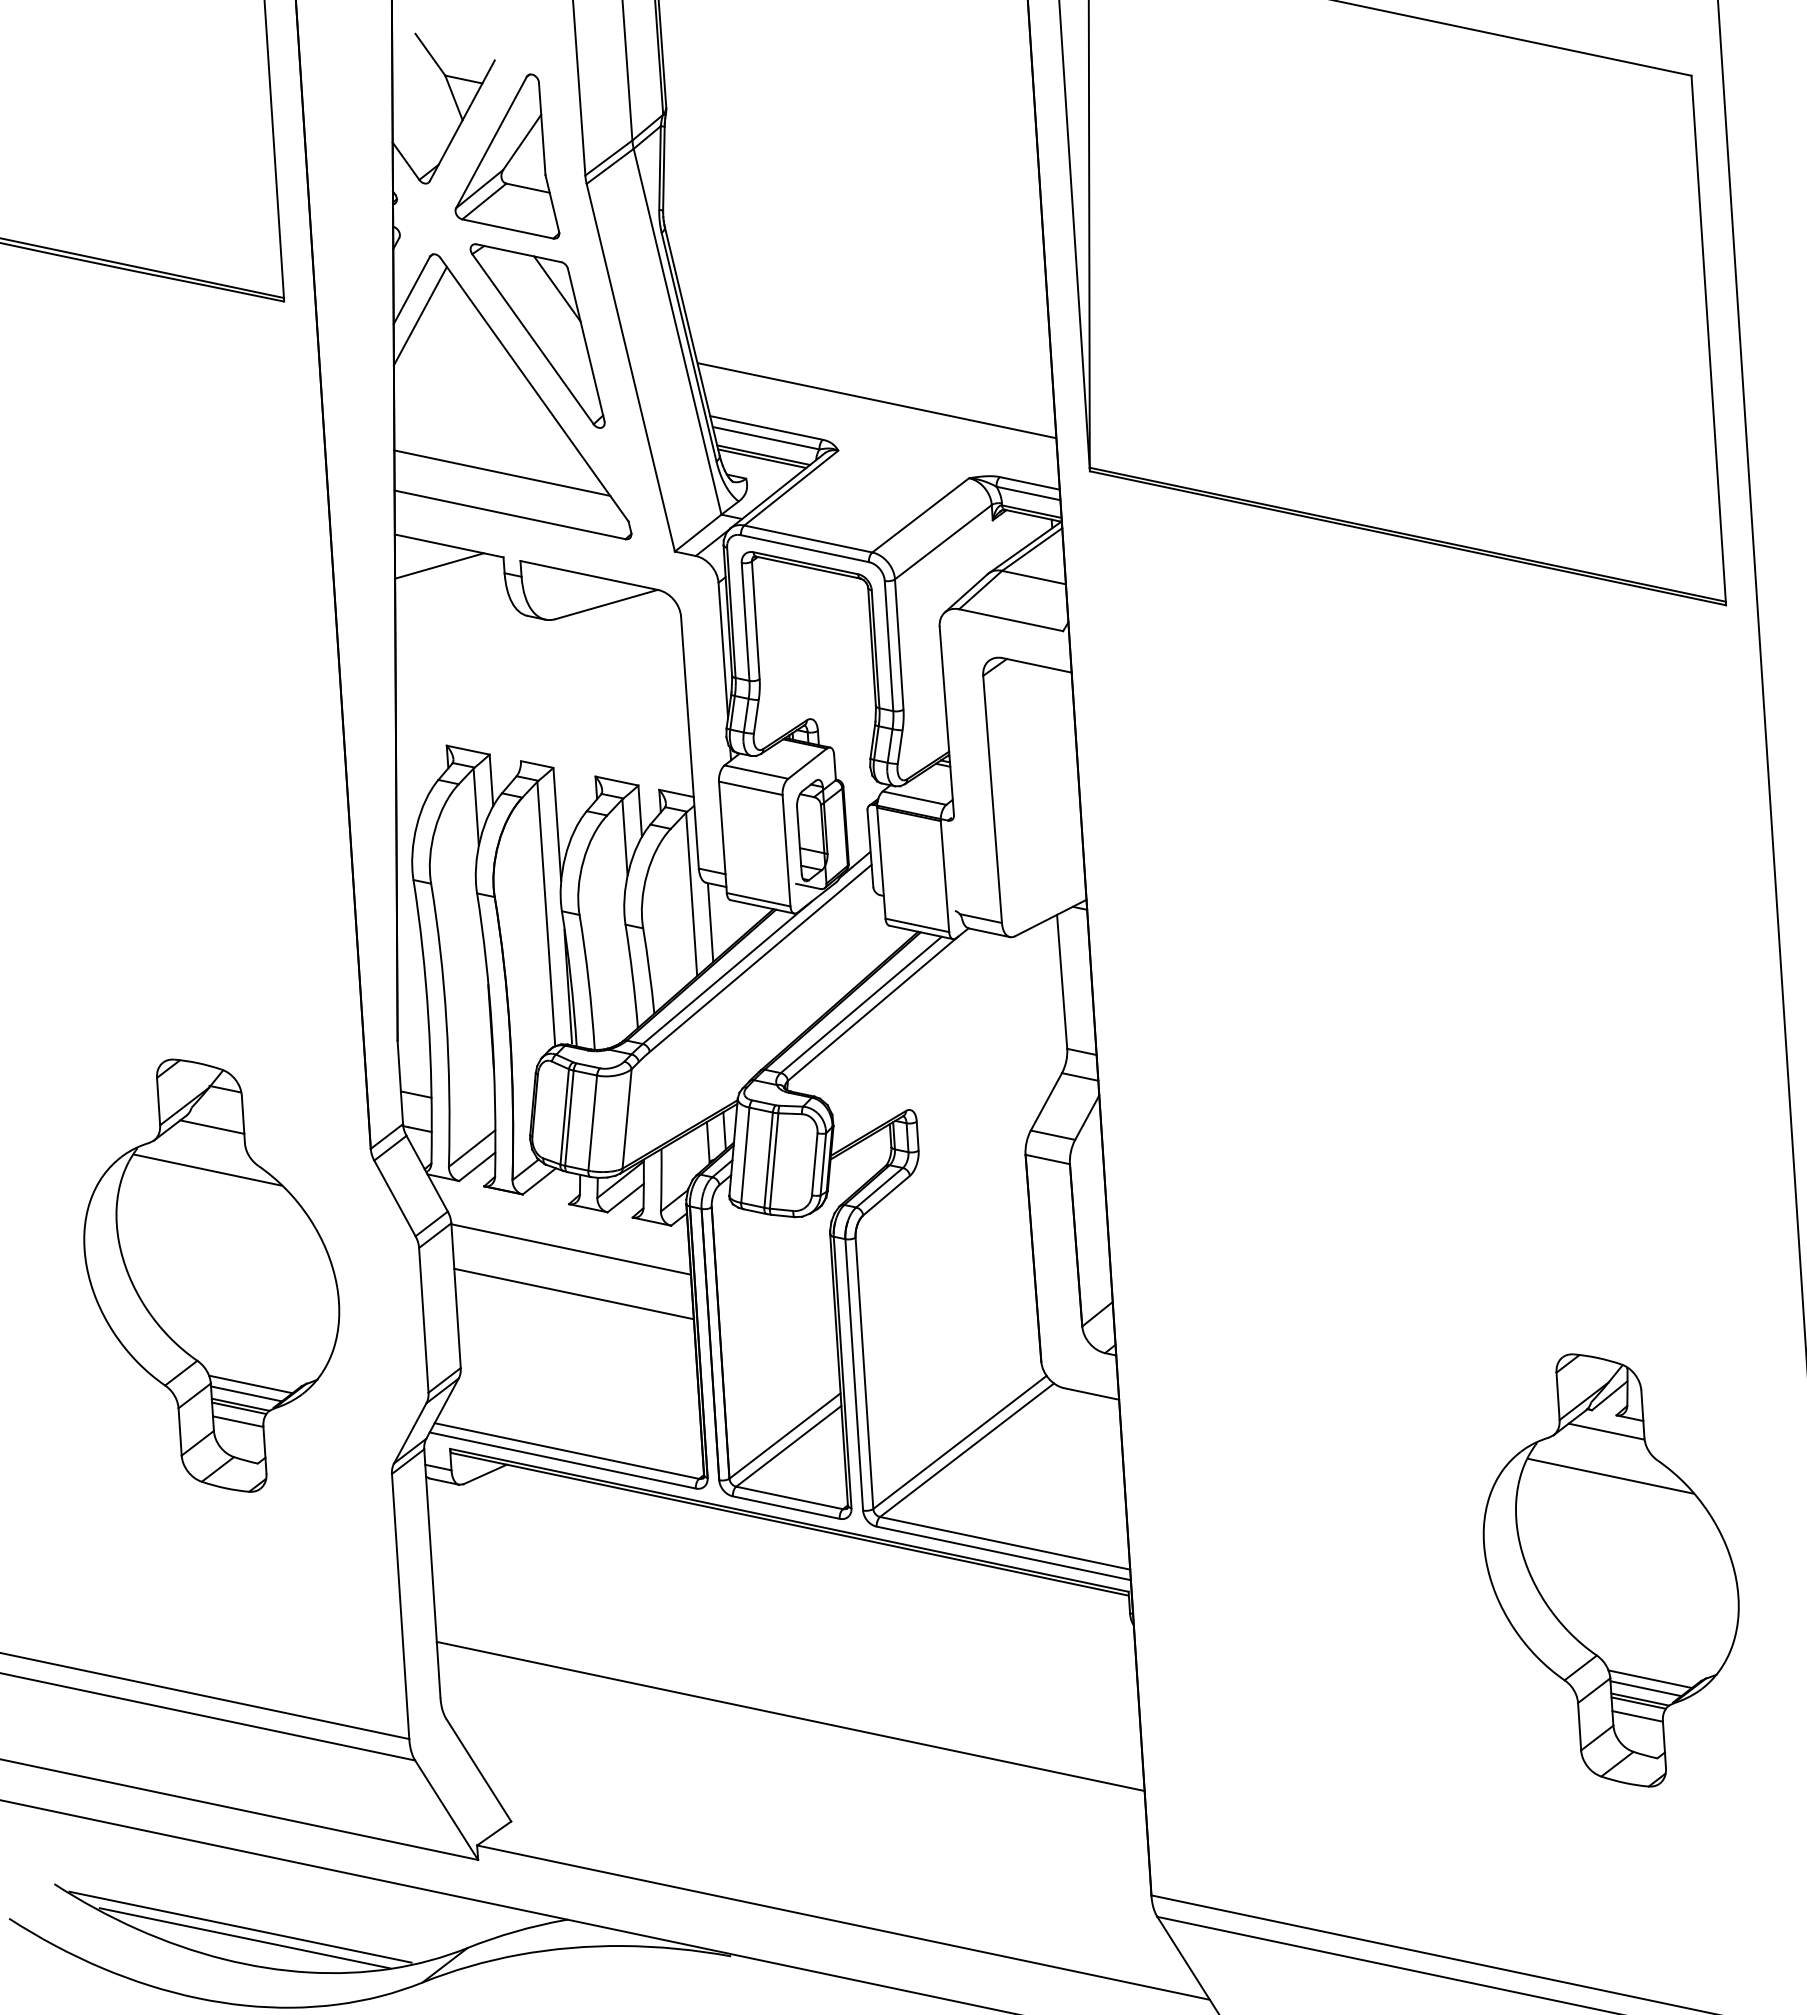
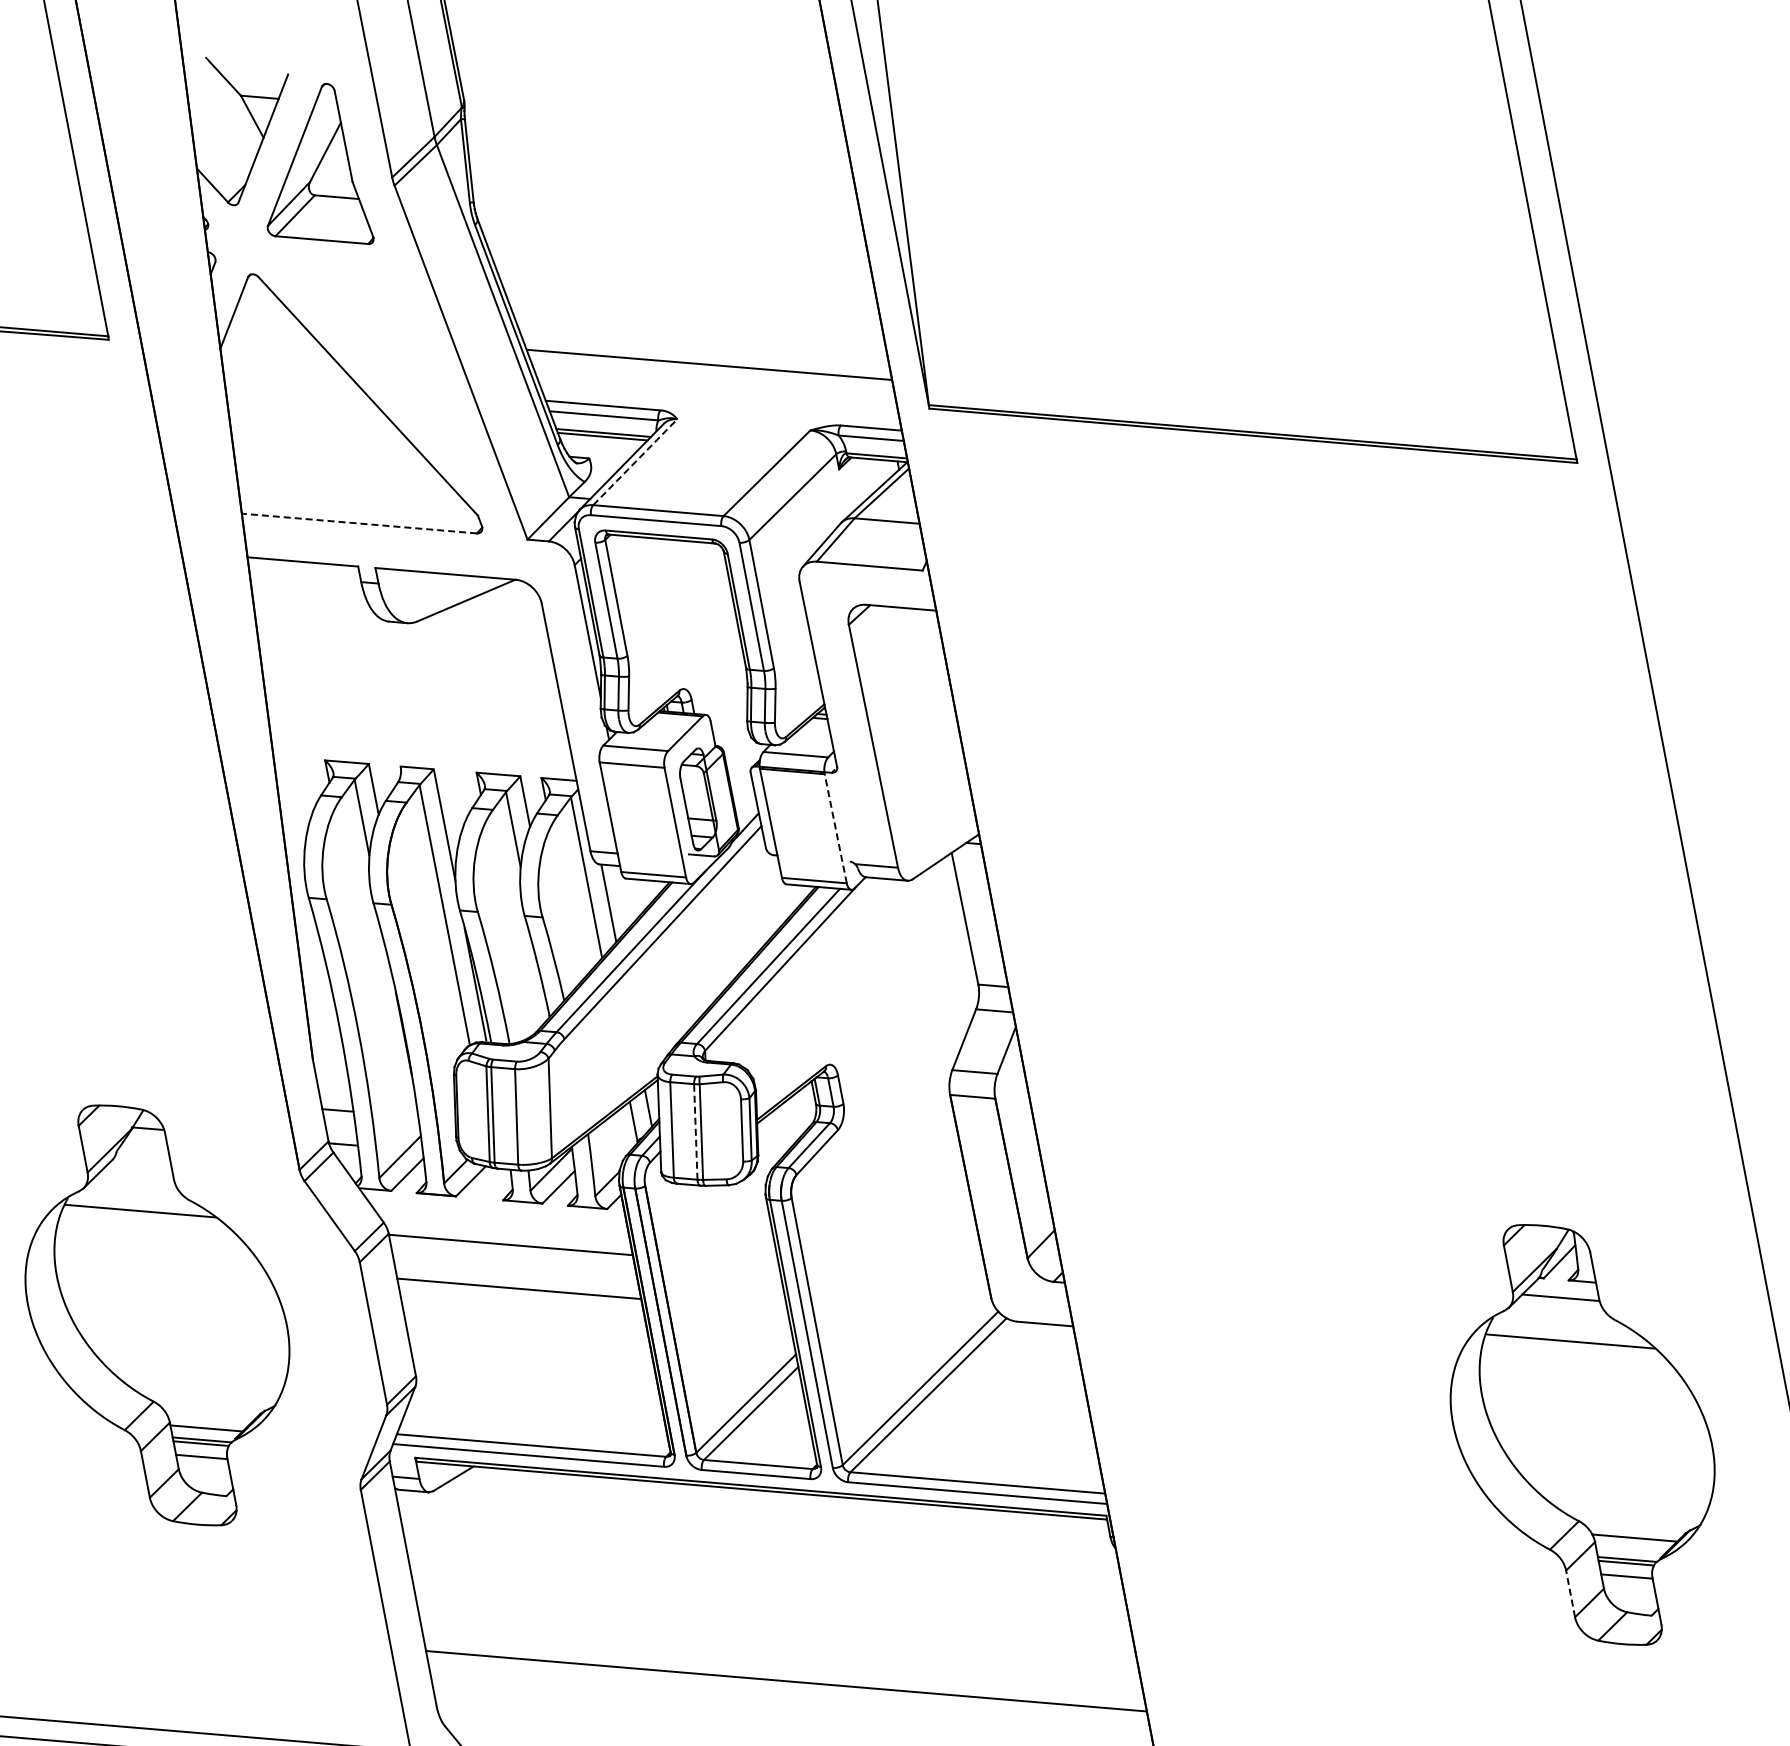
line: (419, 315) -> (244, 336), removed
part: (537, 335) -> (364, 342), removed
line: (502, 472) -> (346, 482), removed
line: (791, 487) -> (635, 461), solid -> dashed
line: (509, 514) -> (358, 523), solid -> dashed
line: (439, 565) -> (295, 582), removed
line: (944, 876) -> (835, 828), solid -> dashed
line: (212, 1126) -> (139, 1167), removed
line: (768, 1160) -> (695, 1132), solid -> dashed
line: (250, 1384) -> (209, 1418), removed
line: (1645, 1688) -> (1631, 1547), removed
line: (1579, 1726) -> (1570, 1593), solid -> dashed

